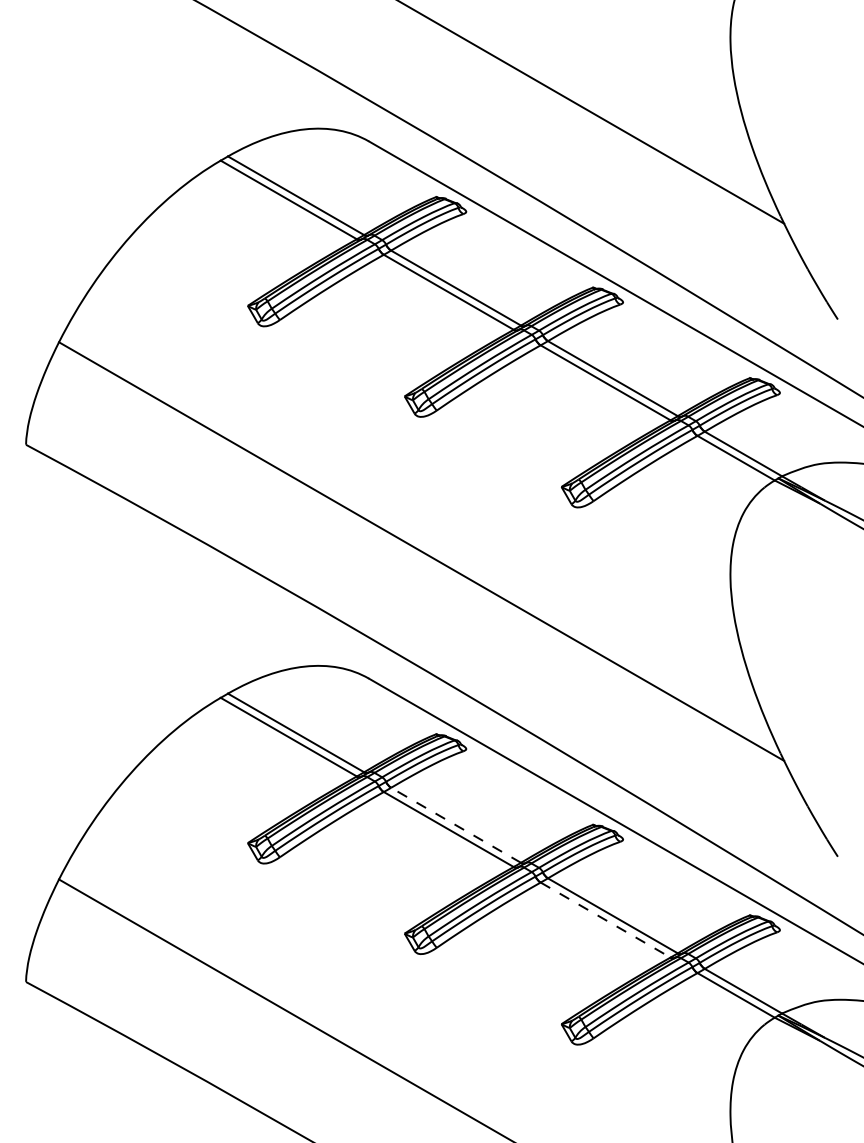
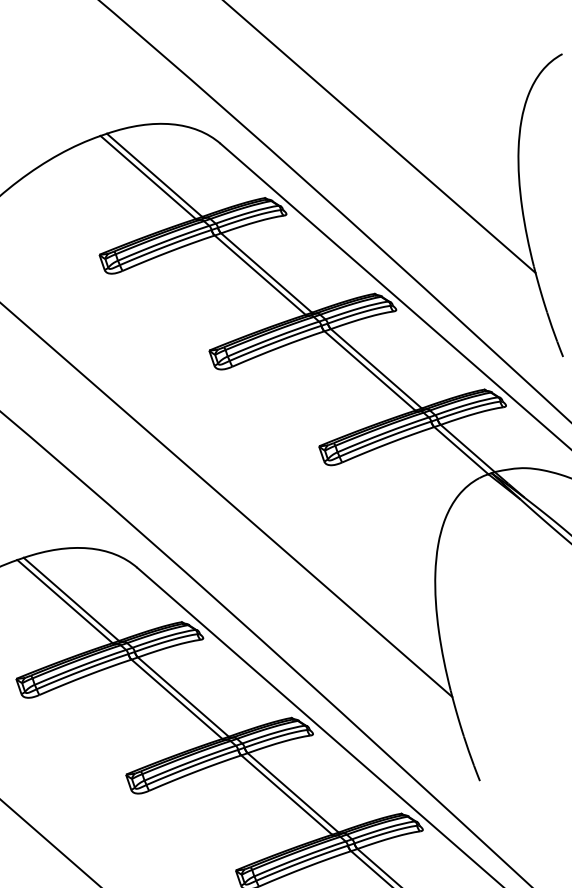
line: (456, 825) -> (183, 697), dashed -> solid
line: (605, 920) -> (286, 795), dashed -> solid

